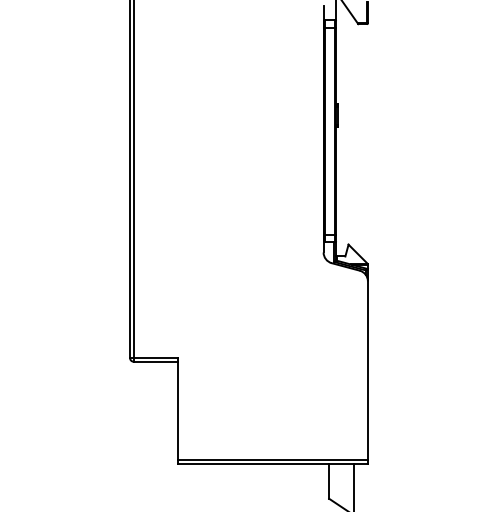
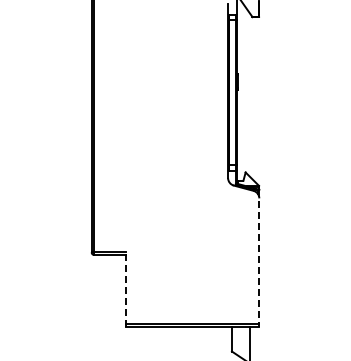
line: (368, 366) -> (259, 258), solid -> dashed
line: (178, 410) -> (125, 289), solid -> dashed

